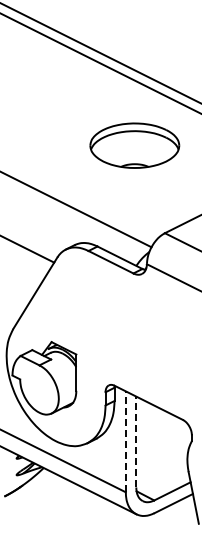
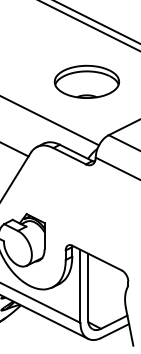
part: (134, 145) -> (86, 81), moved
line: (125, 441) -> (80, 286), dashed -> solid
line: (136, 441) -> (88, 286), dashed -> solid

